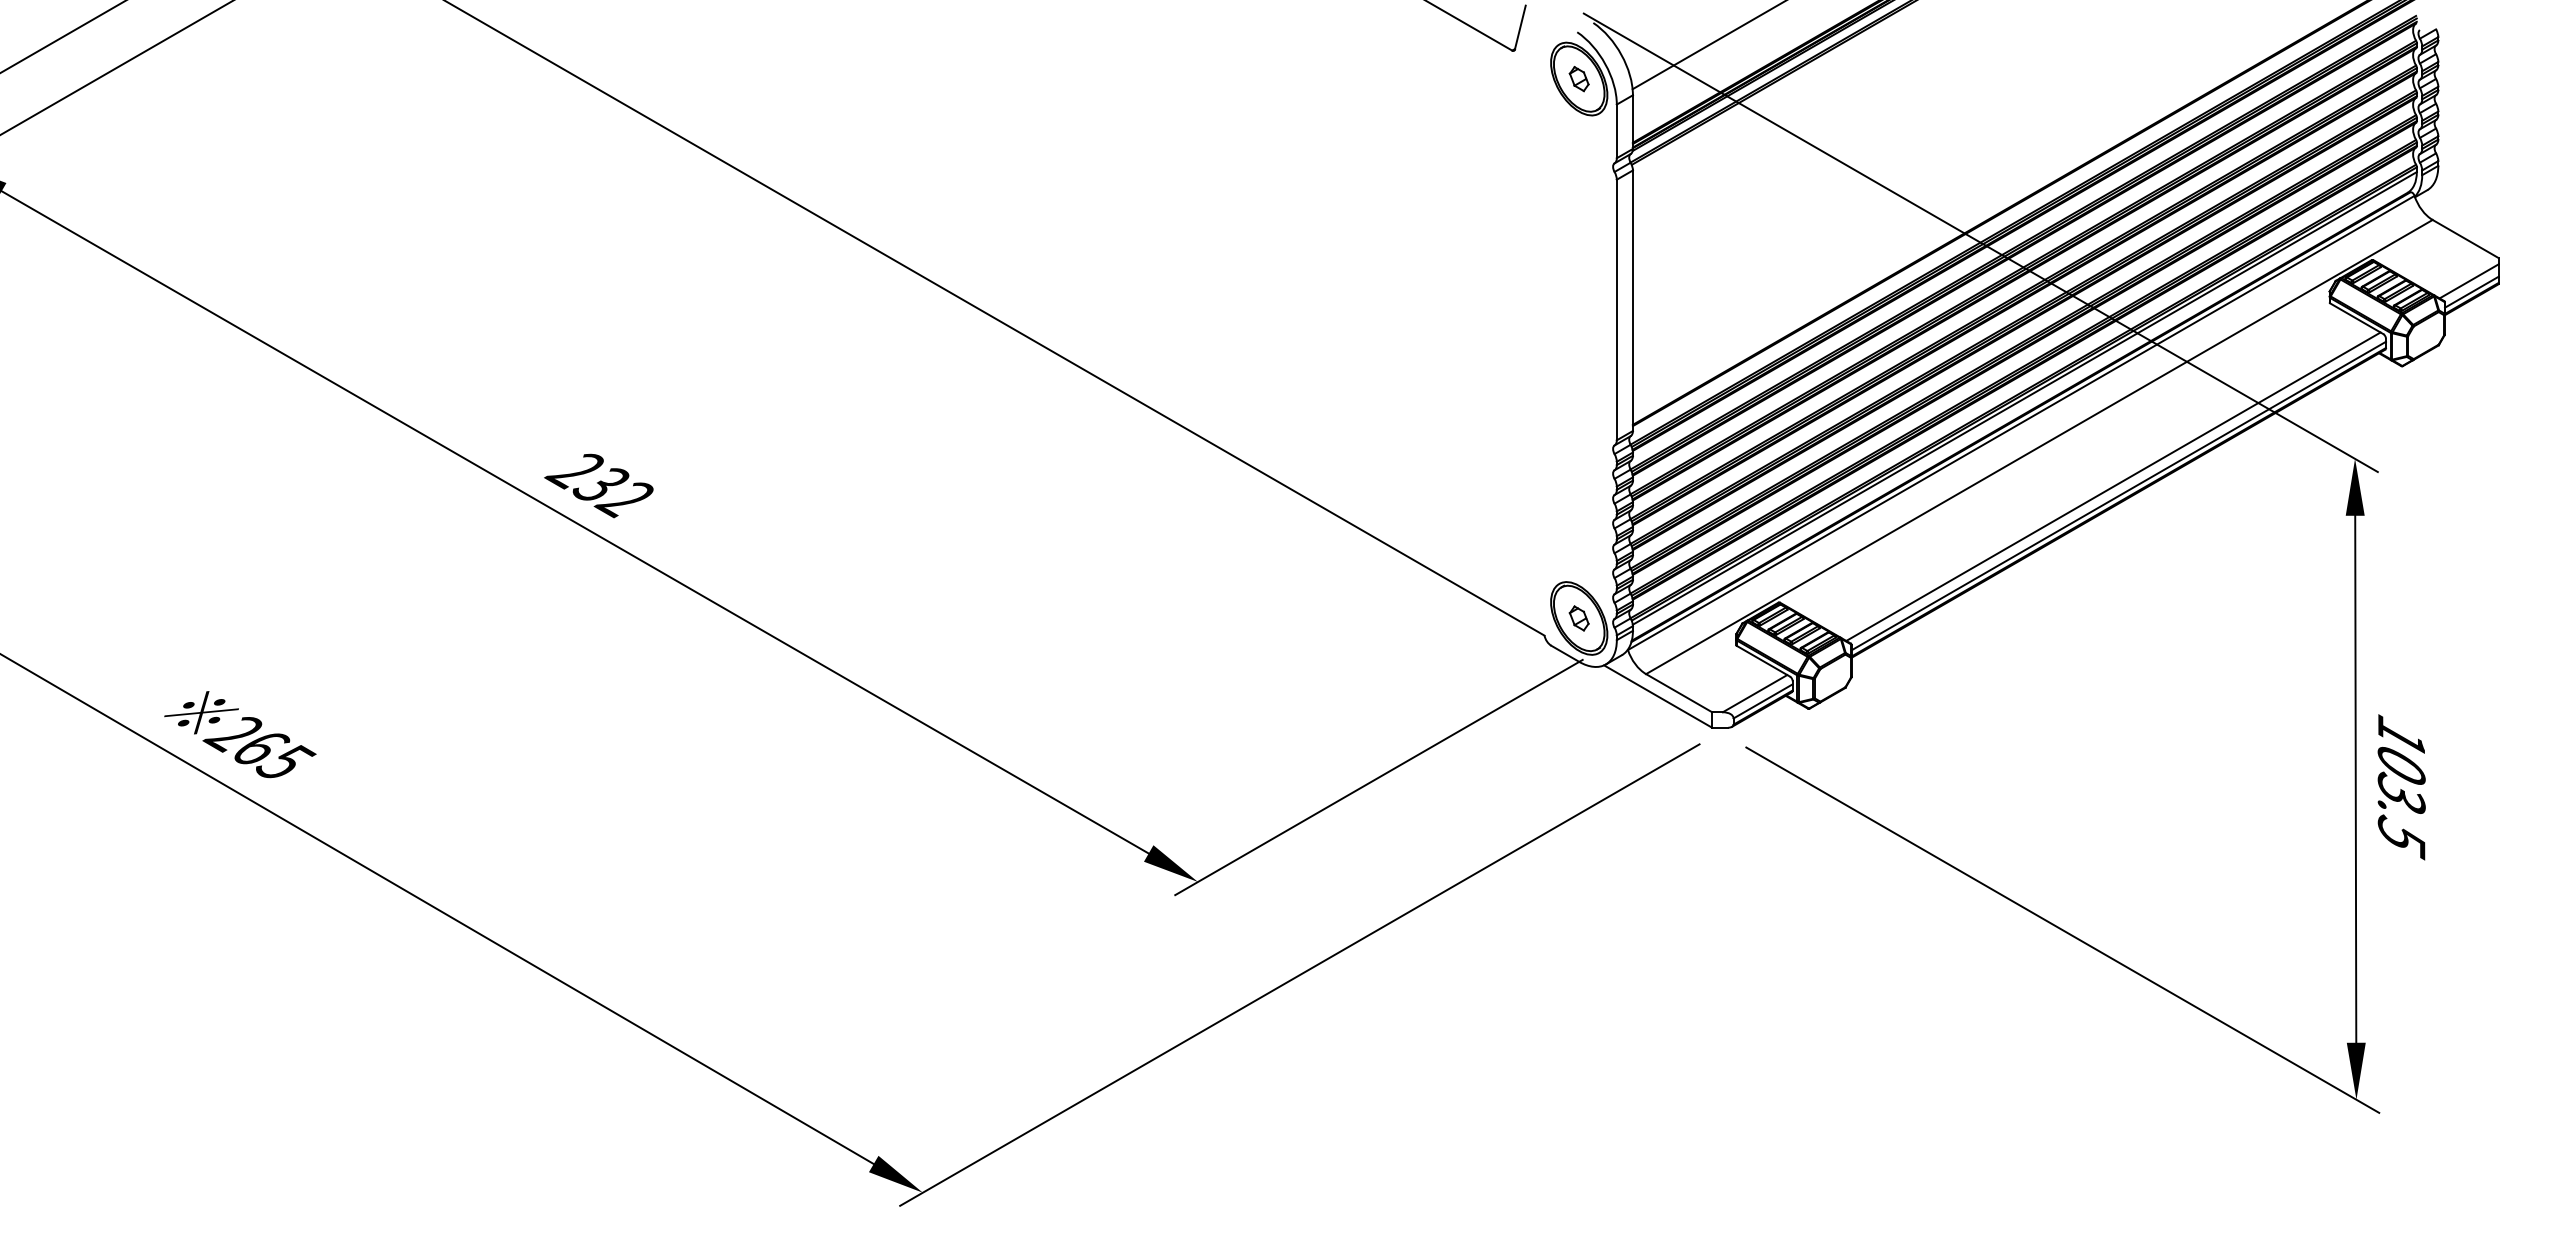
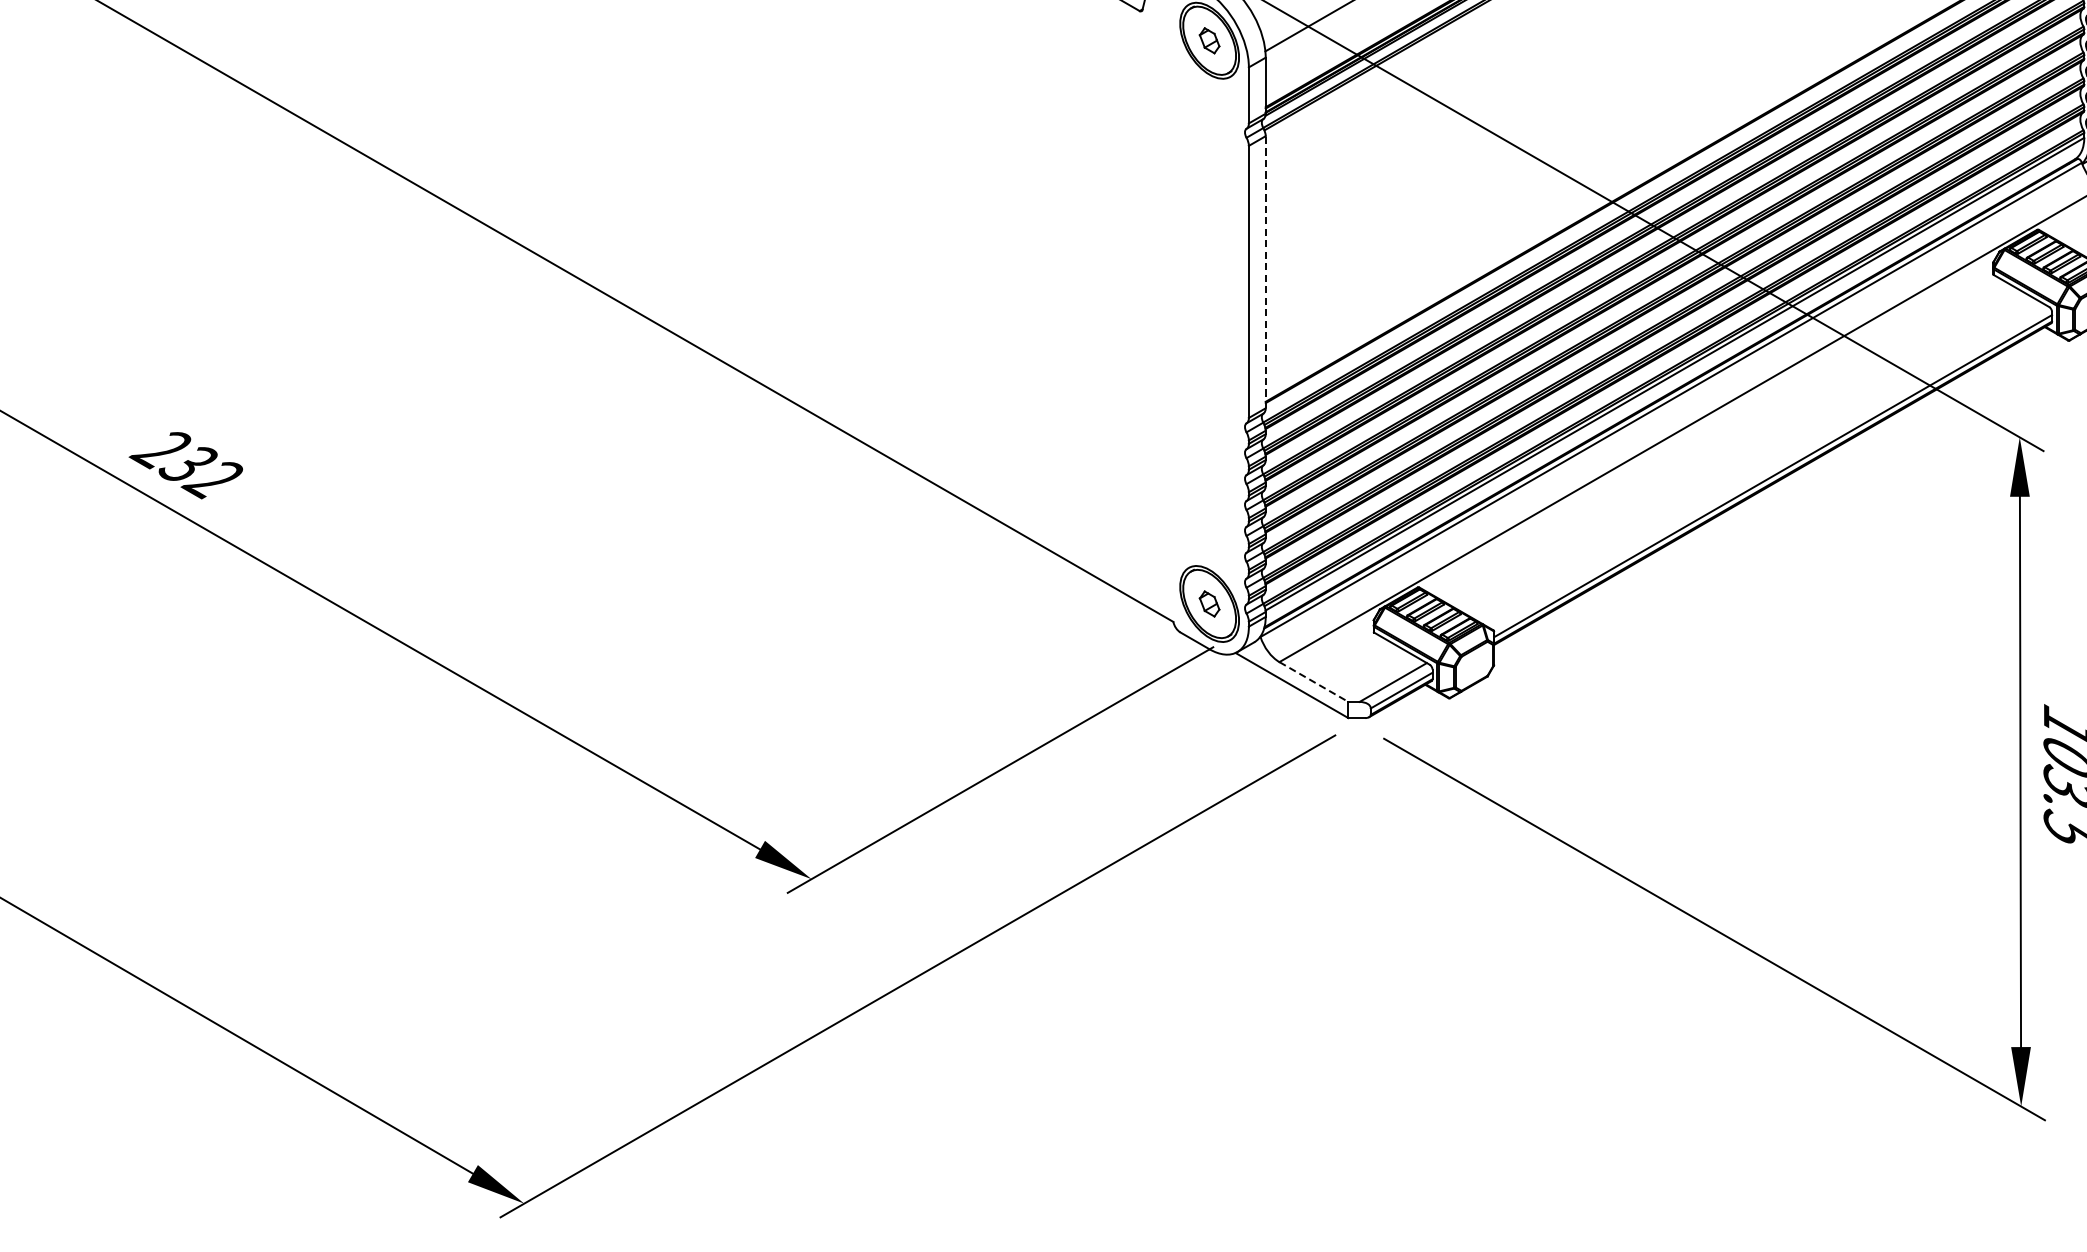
line: (1632, 300) -> (1265, 271), solid -> dashed
line: (2113, 486) -> (1767, 466), removed
line: (1679, 693) -> (1314, 682), solid -> dashed

